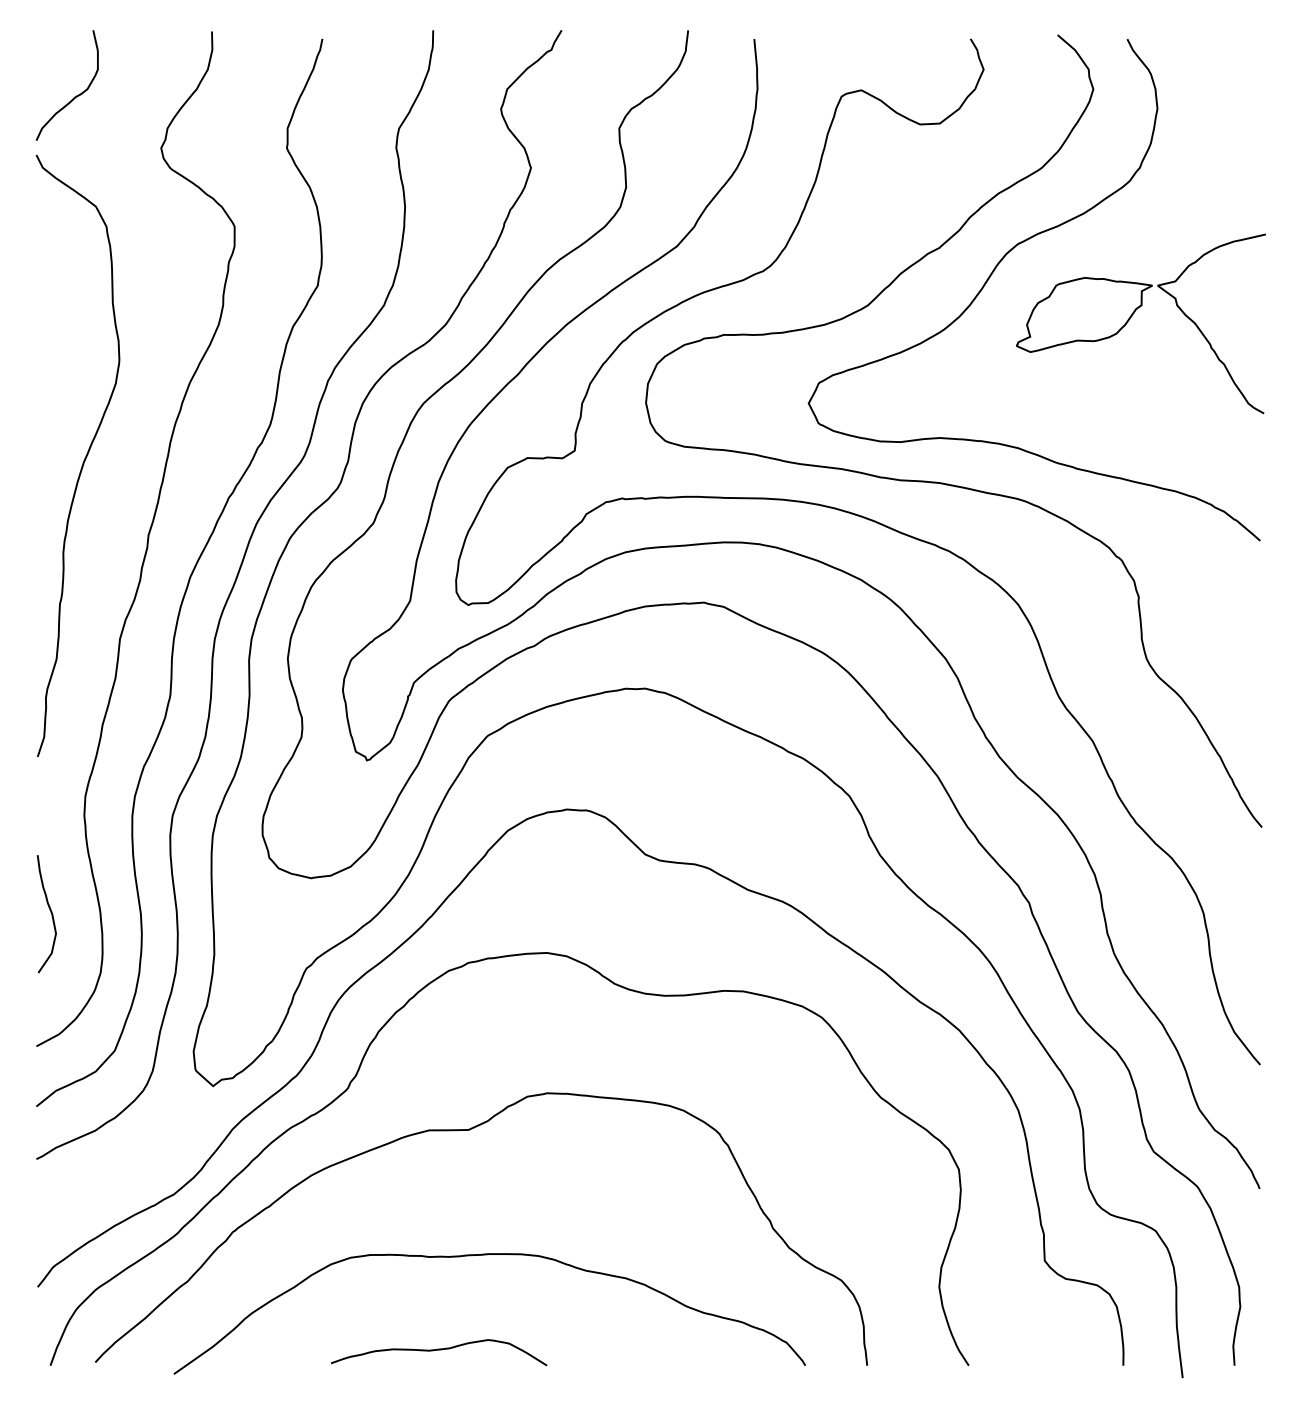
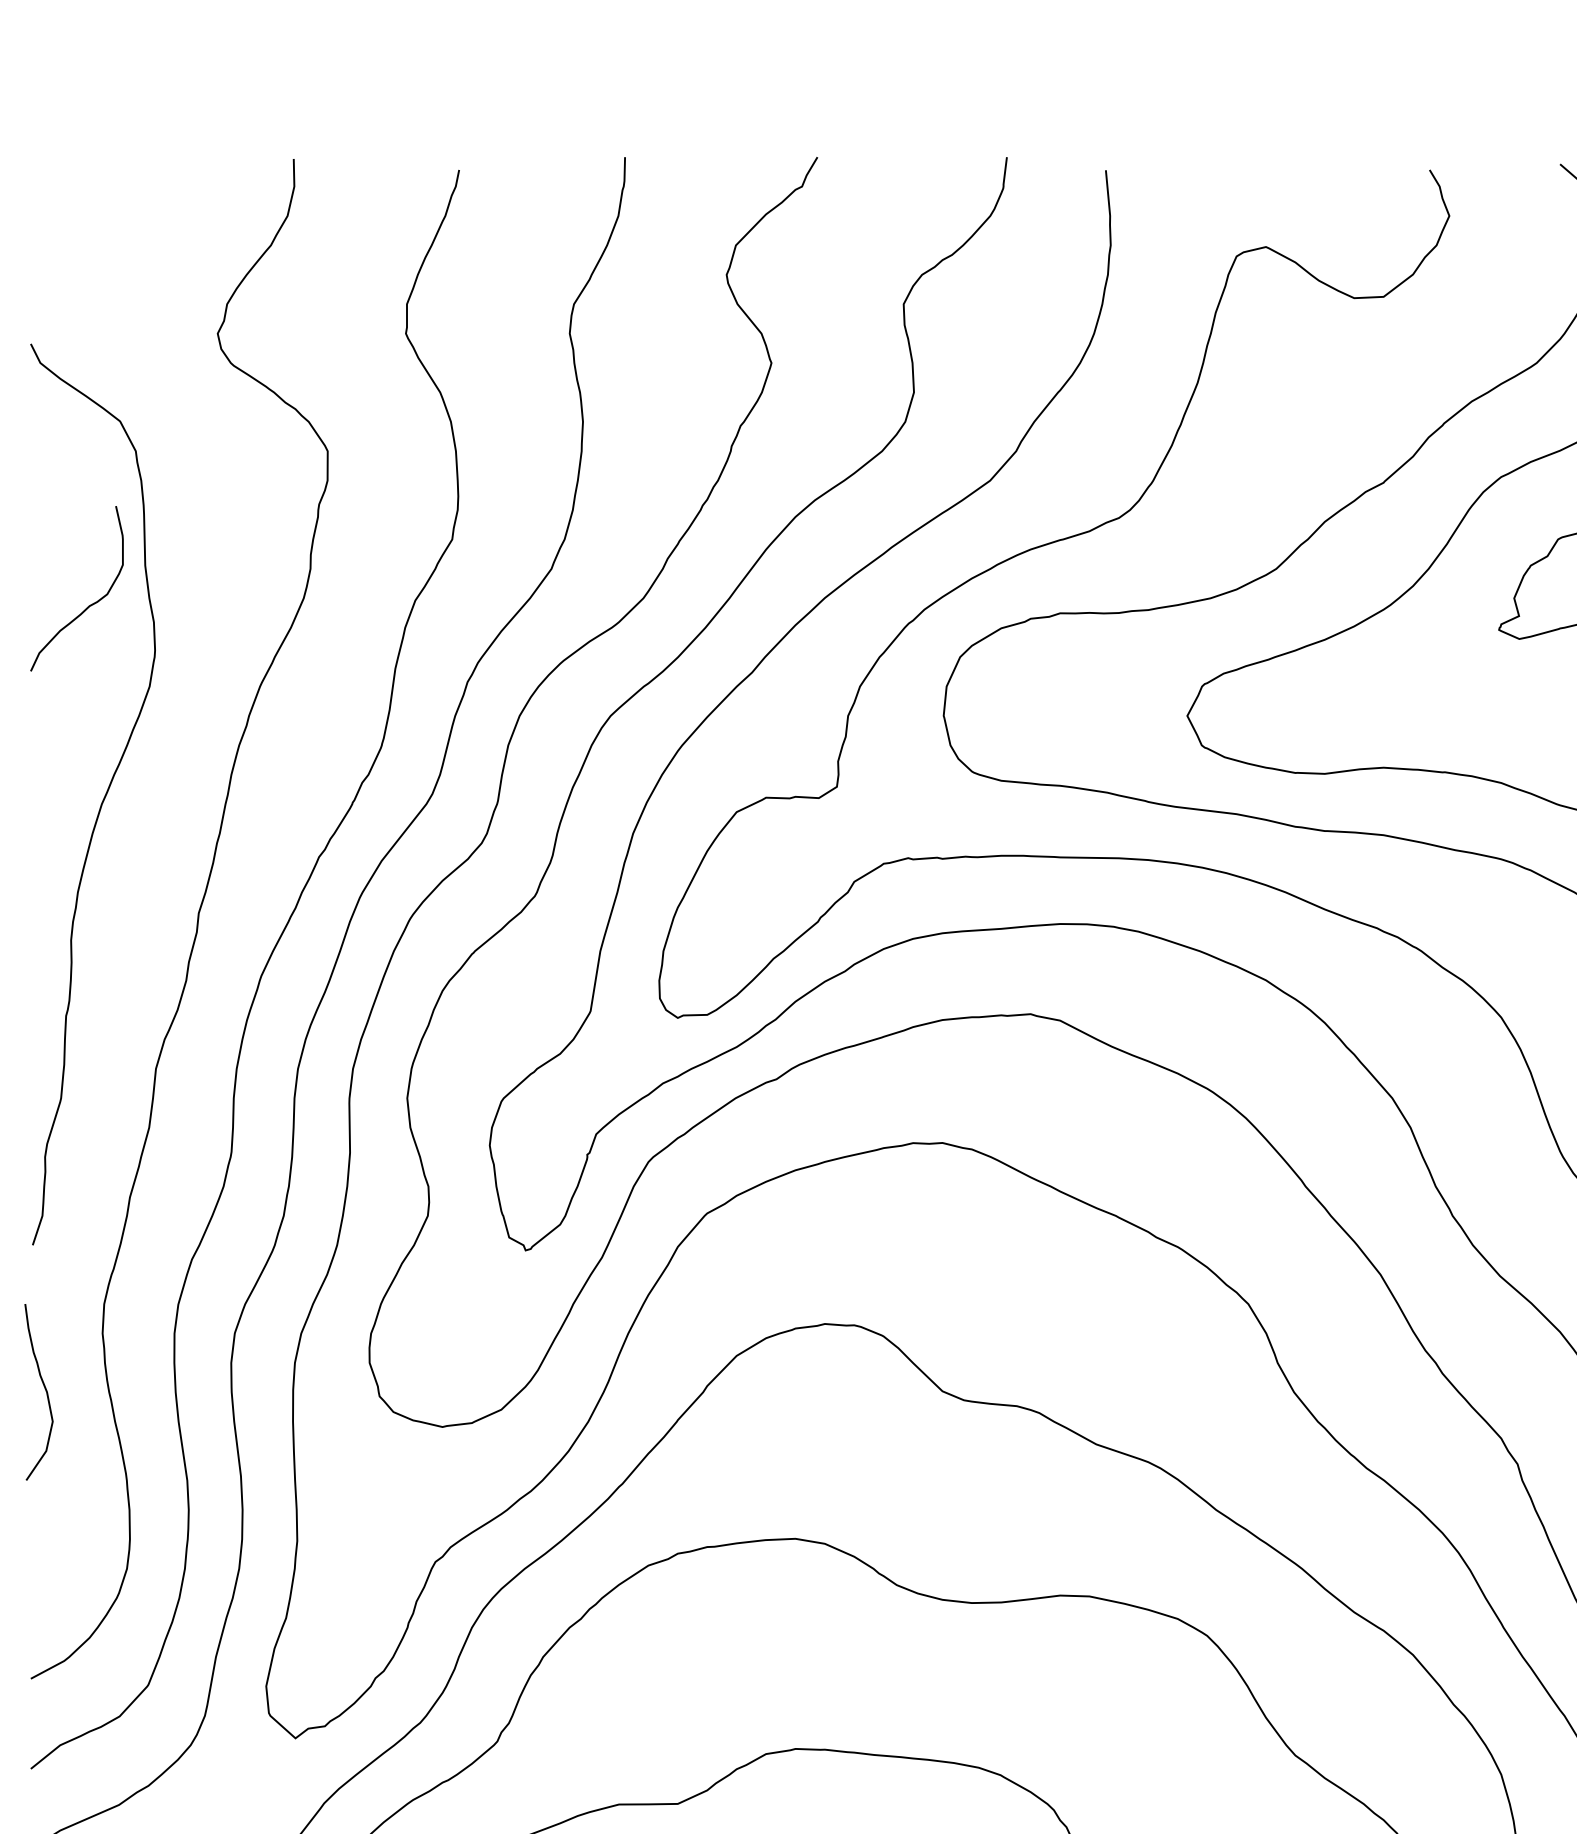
curve: (74, 96) -> (87, 605), moved
curve: (50, 912) -> (44, 1389), moved

